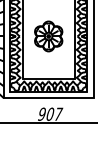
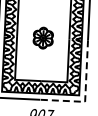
part: (48, 36) -> (43, 38), size x0.7
line: (93, 90) -> (85, 94), solid -> dashed

